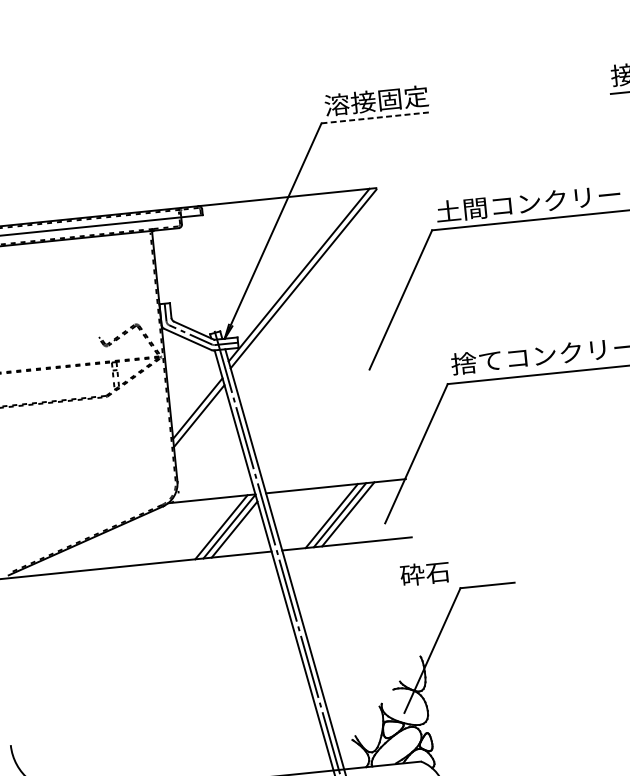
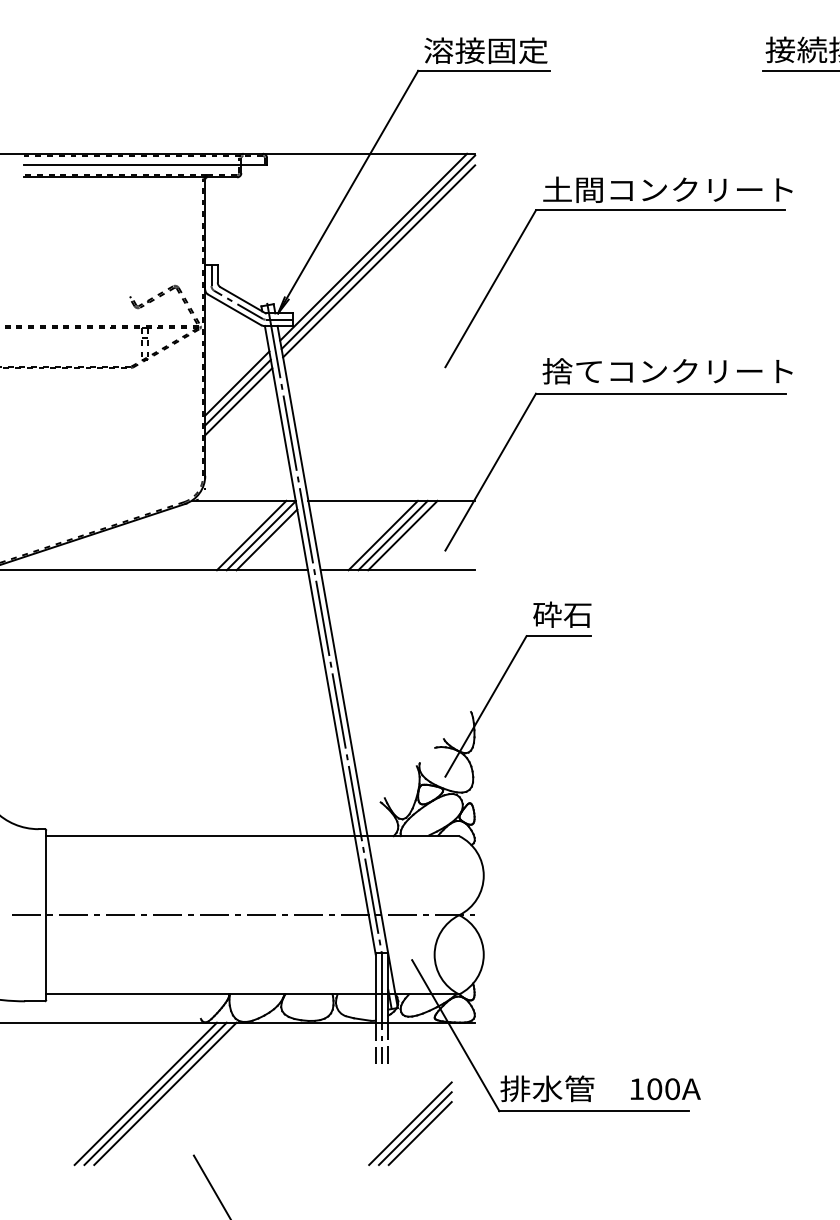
line: (376, 117) -> (483, 70), dashed -> solid
line: (305, 286) -> (379, 261), added
line: (196, 400) -> (237, 383), added
text: (425, 573) -> (562, 614), moved

